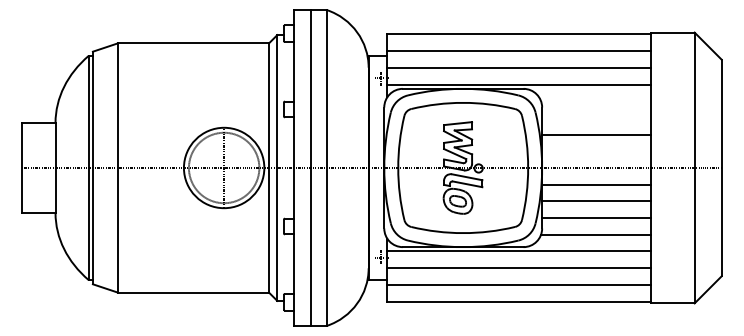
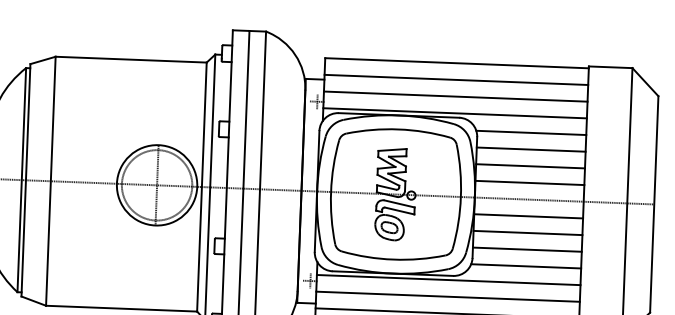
line: (596, 101) -> (531, 133), added
line: (596, 117) -> (531, 149), added
line: (596, 151) -> (529, 183), added

